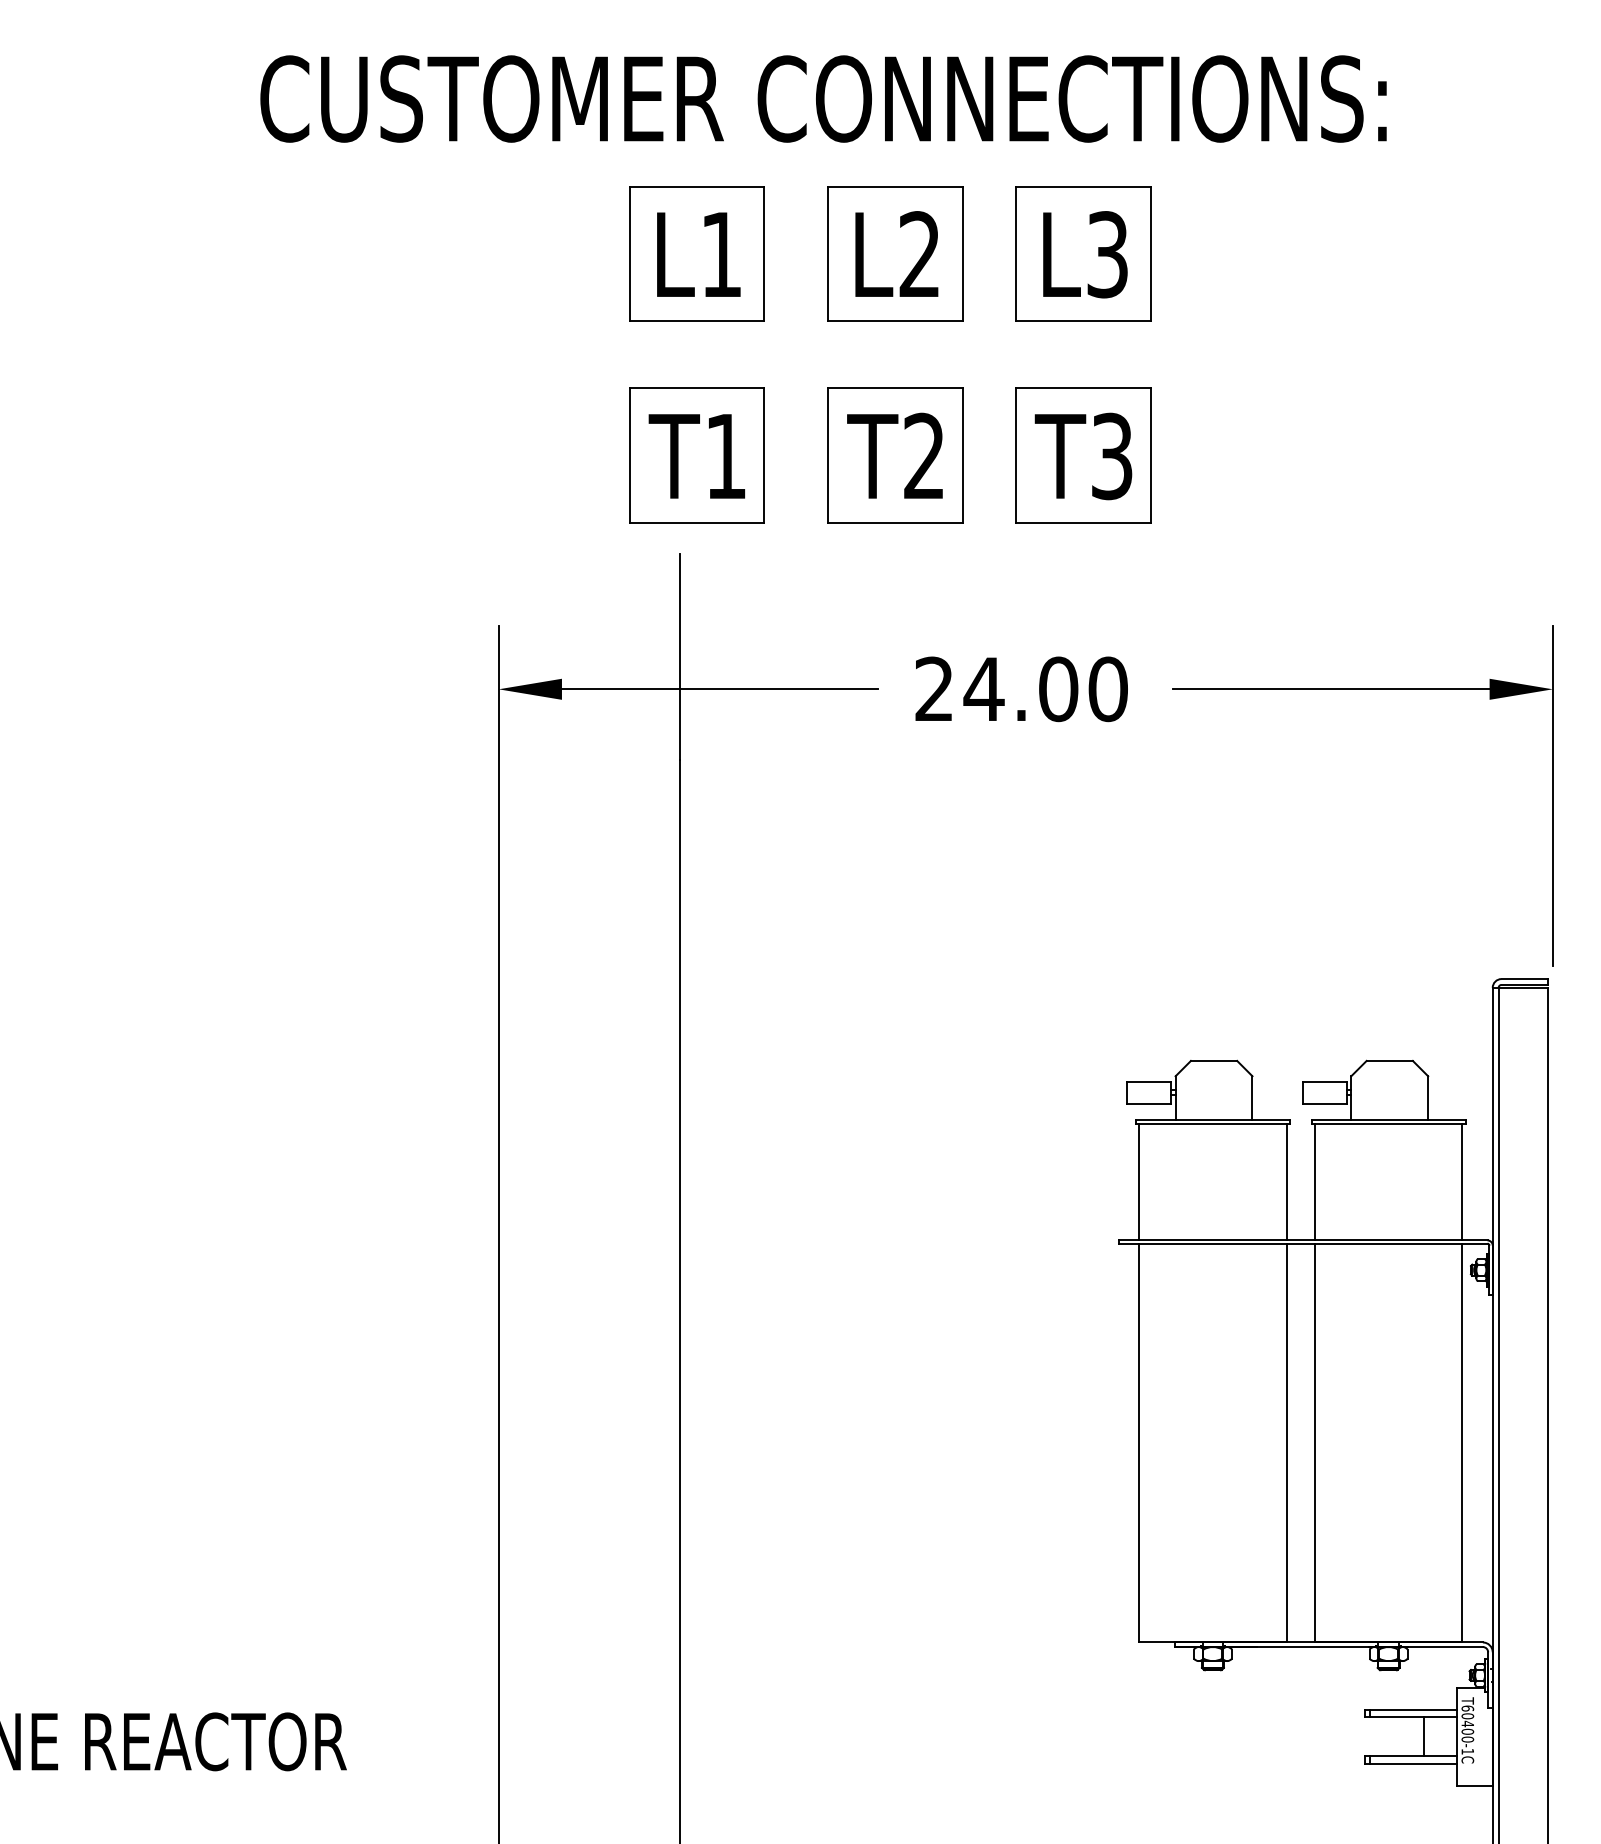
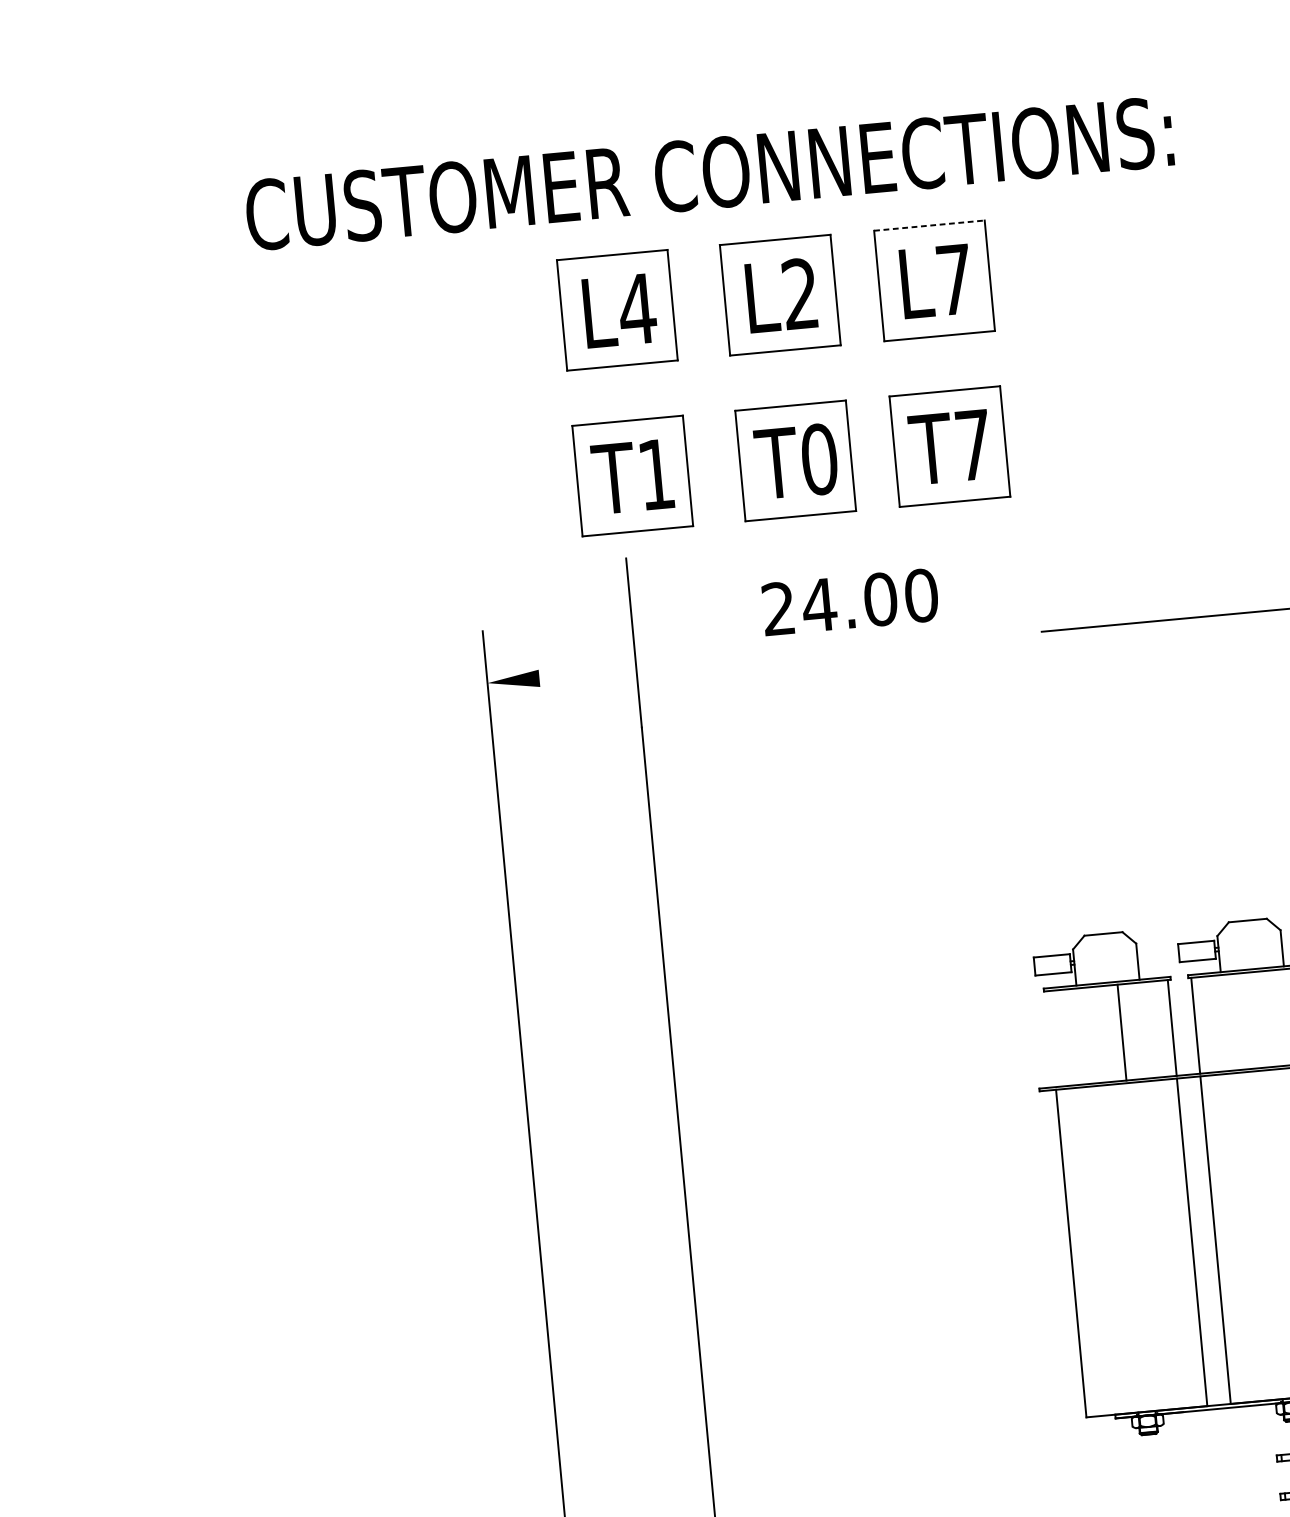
line: (1083, 186) -> (929, 225), solid -> dashed
text: (721, 254) -> (637, 309), L1 -> L4
text: (1107, 254) -> (954, 279), L3 -> L7
text: (924, 456) -> (819, 459), T2 -> T0
text: (1112, 456) -> (974, 445), T3 -> T7
line: (719, 689) -> (668, 666), removed
text: (1021, 689) -> (850, 602), moved
line: (1139, 1181) -> (1122, 1032), moved

